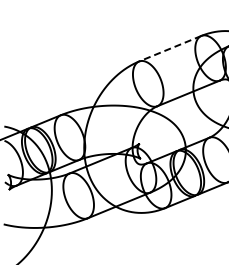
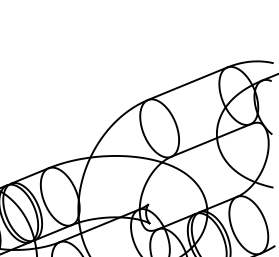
line: (170, 48) -> (187, 83), dashed -> solid

